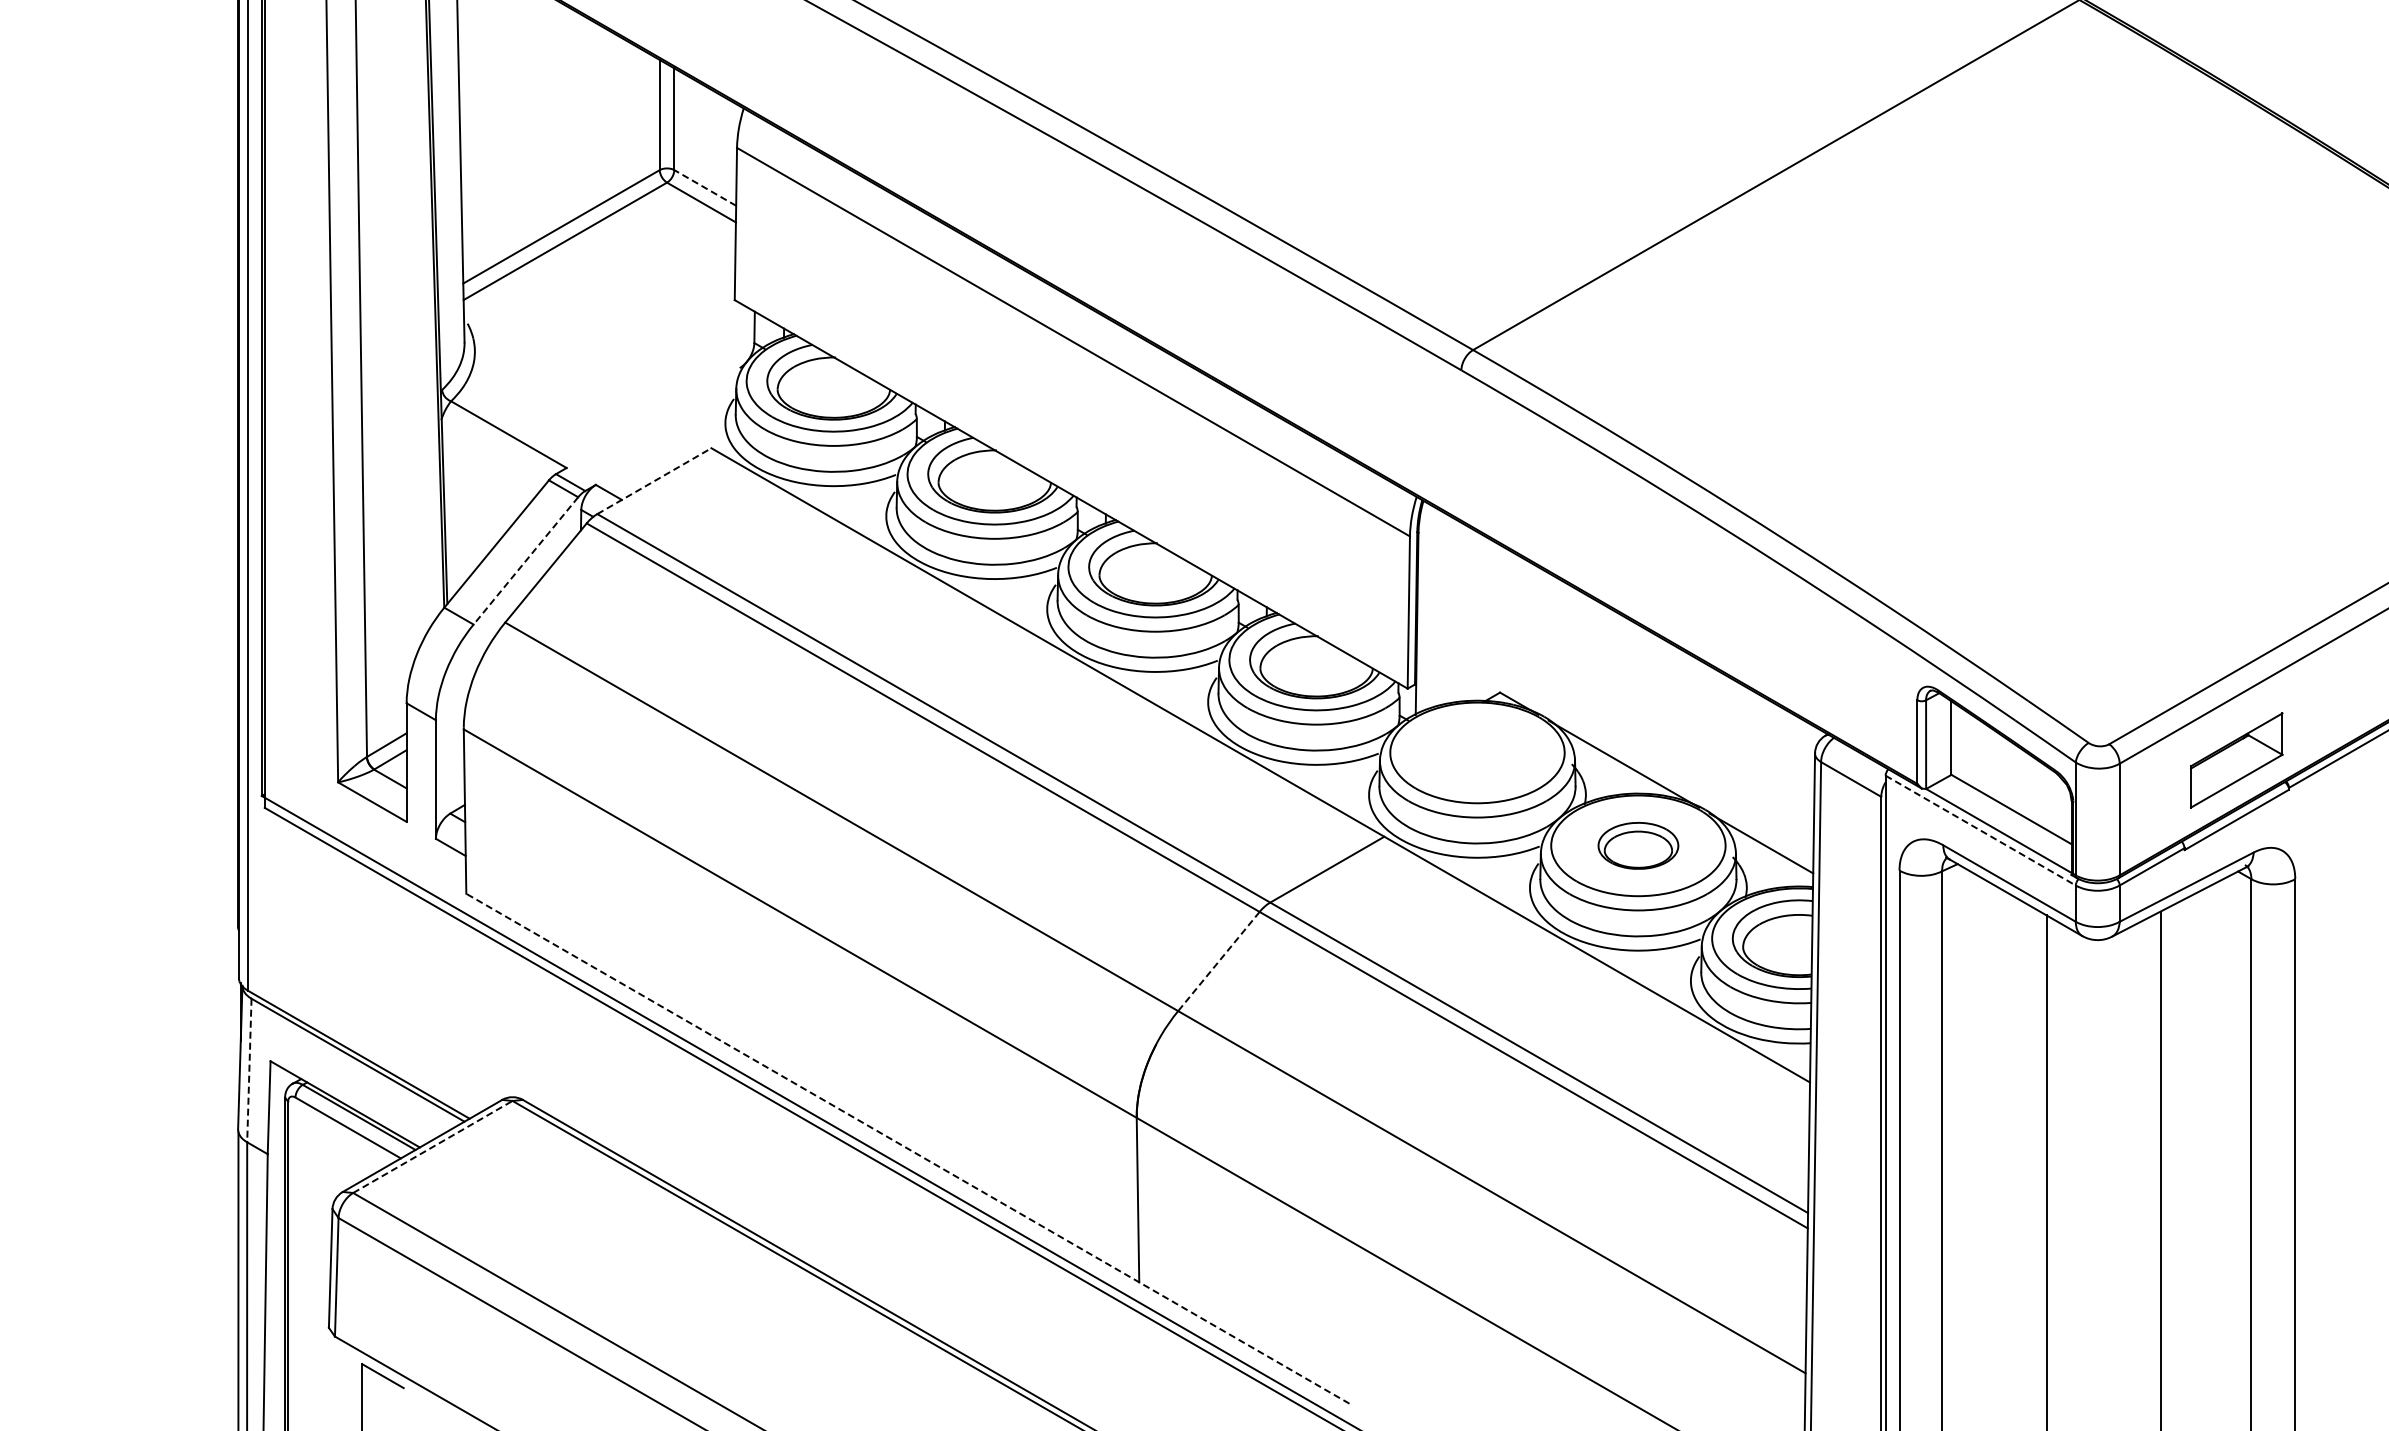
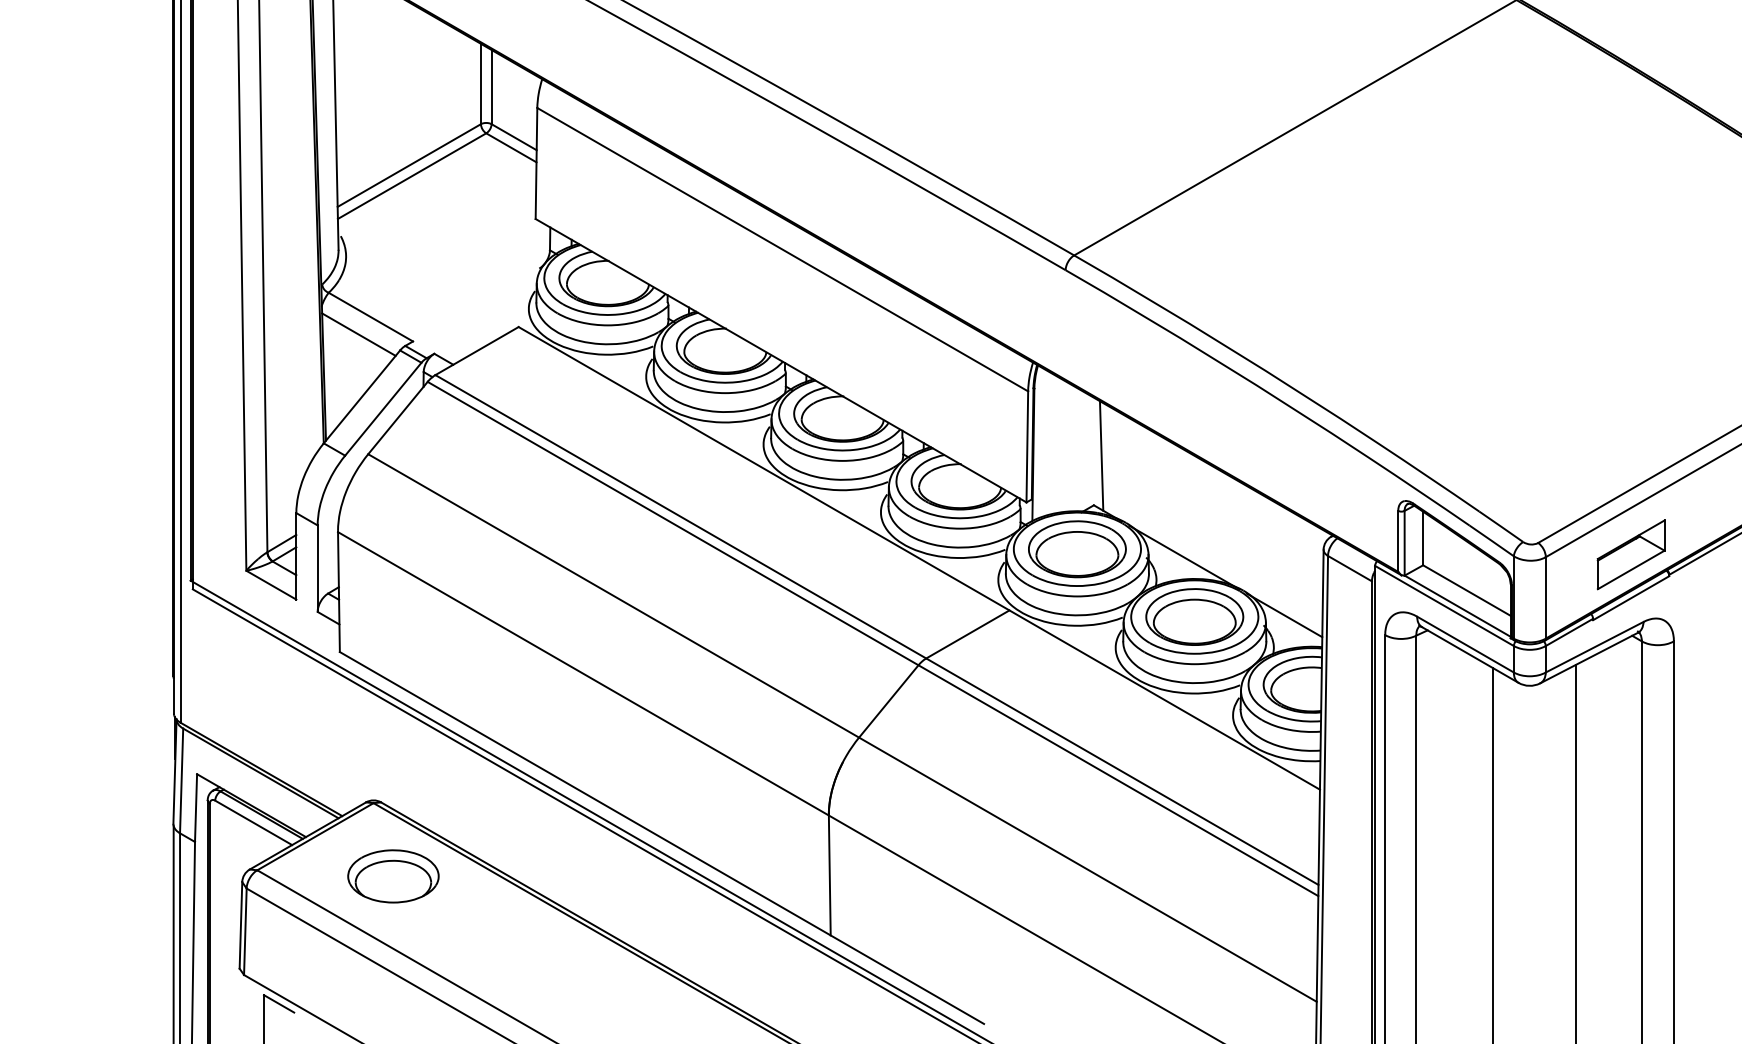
line: (705, 187) -> (514, 136), dashed -> solid
line: (492, 458) -> (358, 334), added
line: (654, 481) -> (477, 351), dashed -> solid
line: (525, 561) -> (383, 409), dashed -> solid
line: (1510, 624) -> (1101, 455), added
part: (1477, 752) -> (1077, 548), added
line: (1980, 830) -> (1444, 605), dashed -> solid
part: (1638, 845) -> (1194, 616), size x1.67
line: (1218, 961) -> (888, 701), dashed -> solid
line: (249, 1070) -> (181, 780), dashed -> solid
line: (433, 1146) -> (315, 836), dashed -> solid
line: (907, 1148) -> (661, 837), dashed -> solid
part: (539, 1201) -> (393, 876), added

